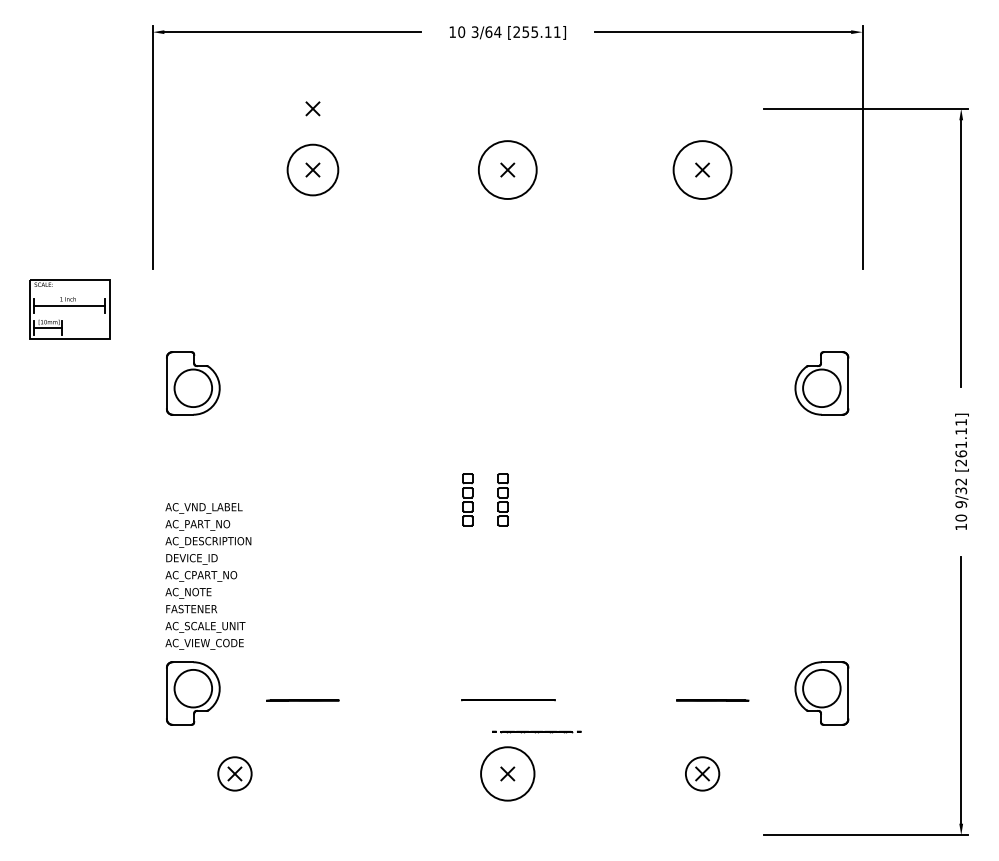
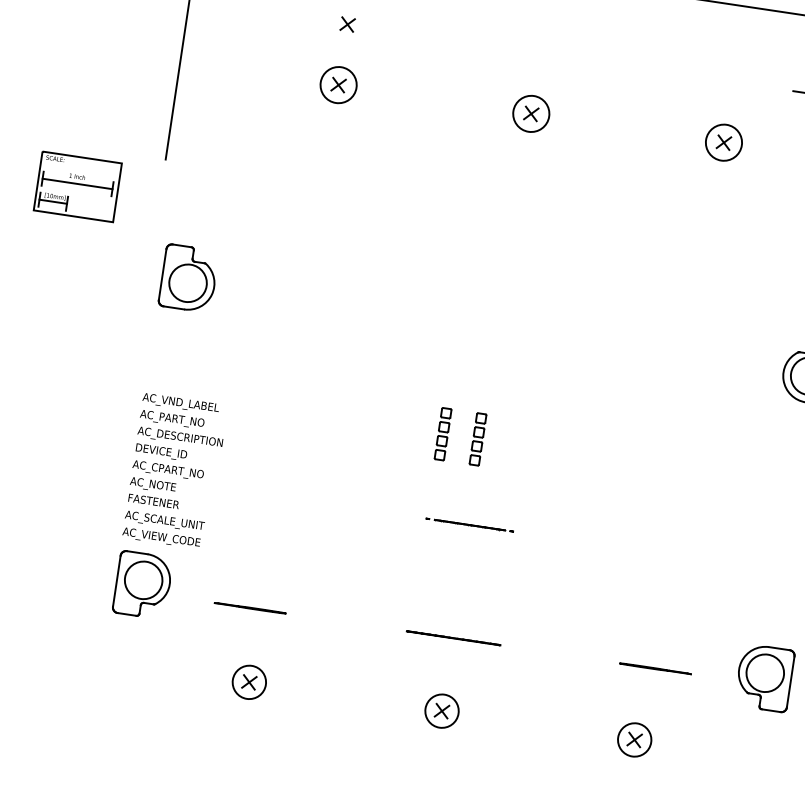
circle: (312, 169) -> (338, 84), size x0.71
circle: (507, 169) -> (531, 113), size x0.62
circle: (702, 169) -> (723, 142), size x0.62
line: (536, 731) -> (469, 524), moved
part: (234, 773) -> (248, 681), moved
circle: (507, 773) -> (441, 710), size x0.62

